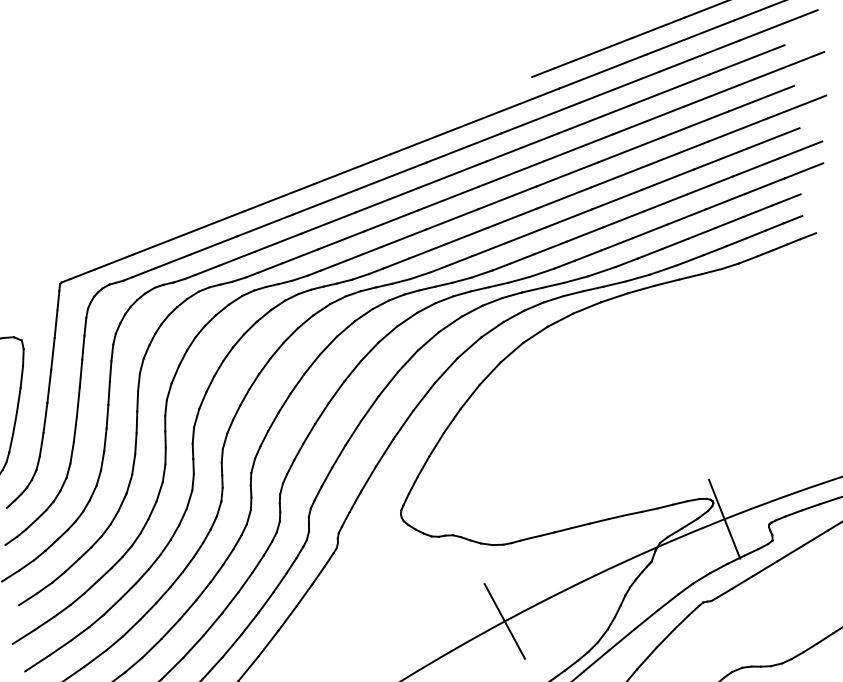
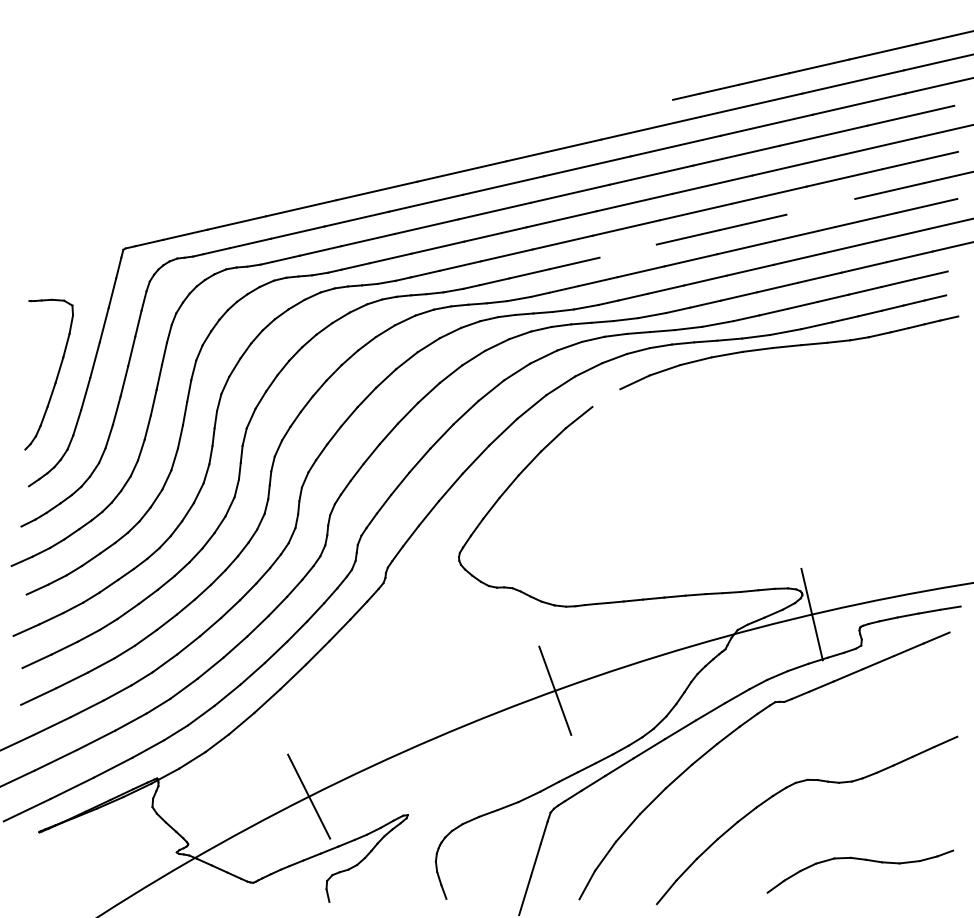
line: (678, 153) -> (820, 206), removed
line: (511, 217) -> (627, 250), removed
line: (511, 352) -> (606, 397), removed

